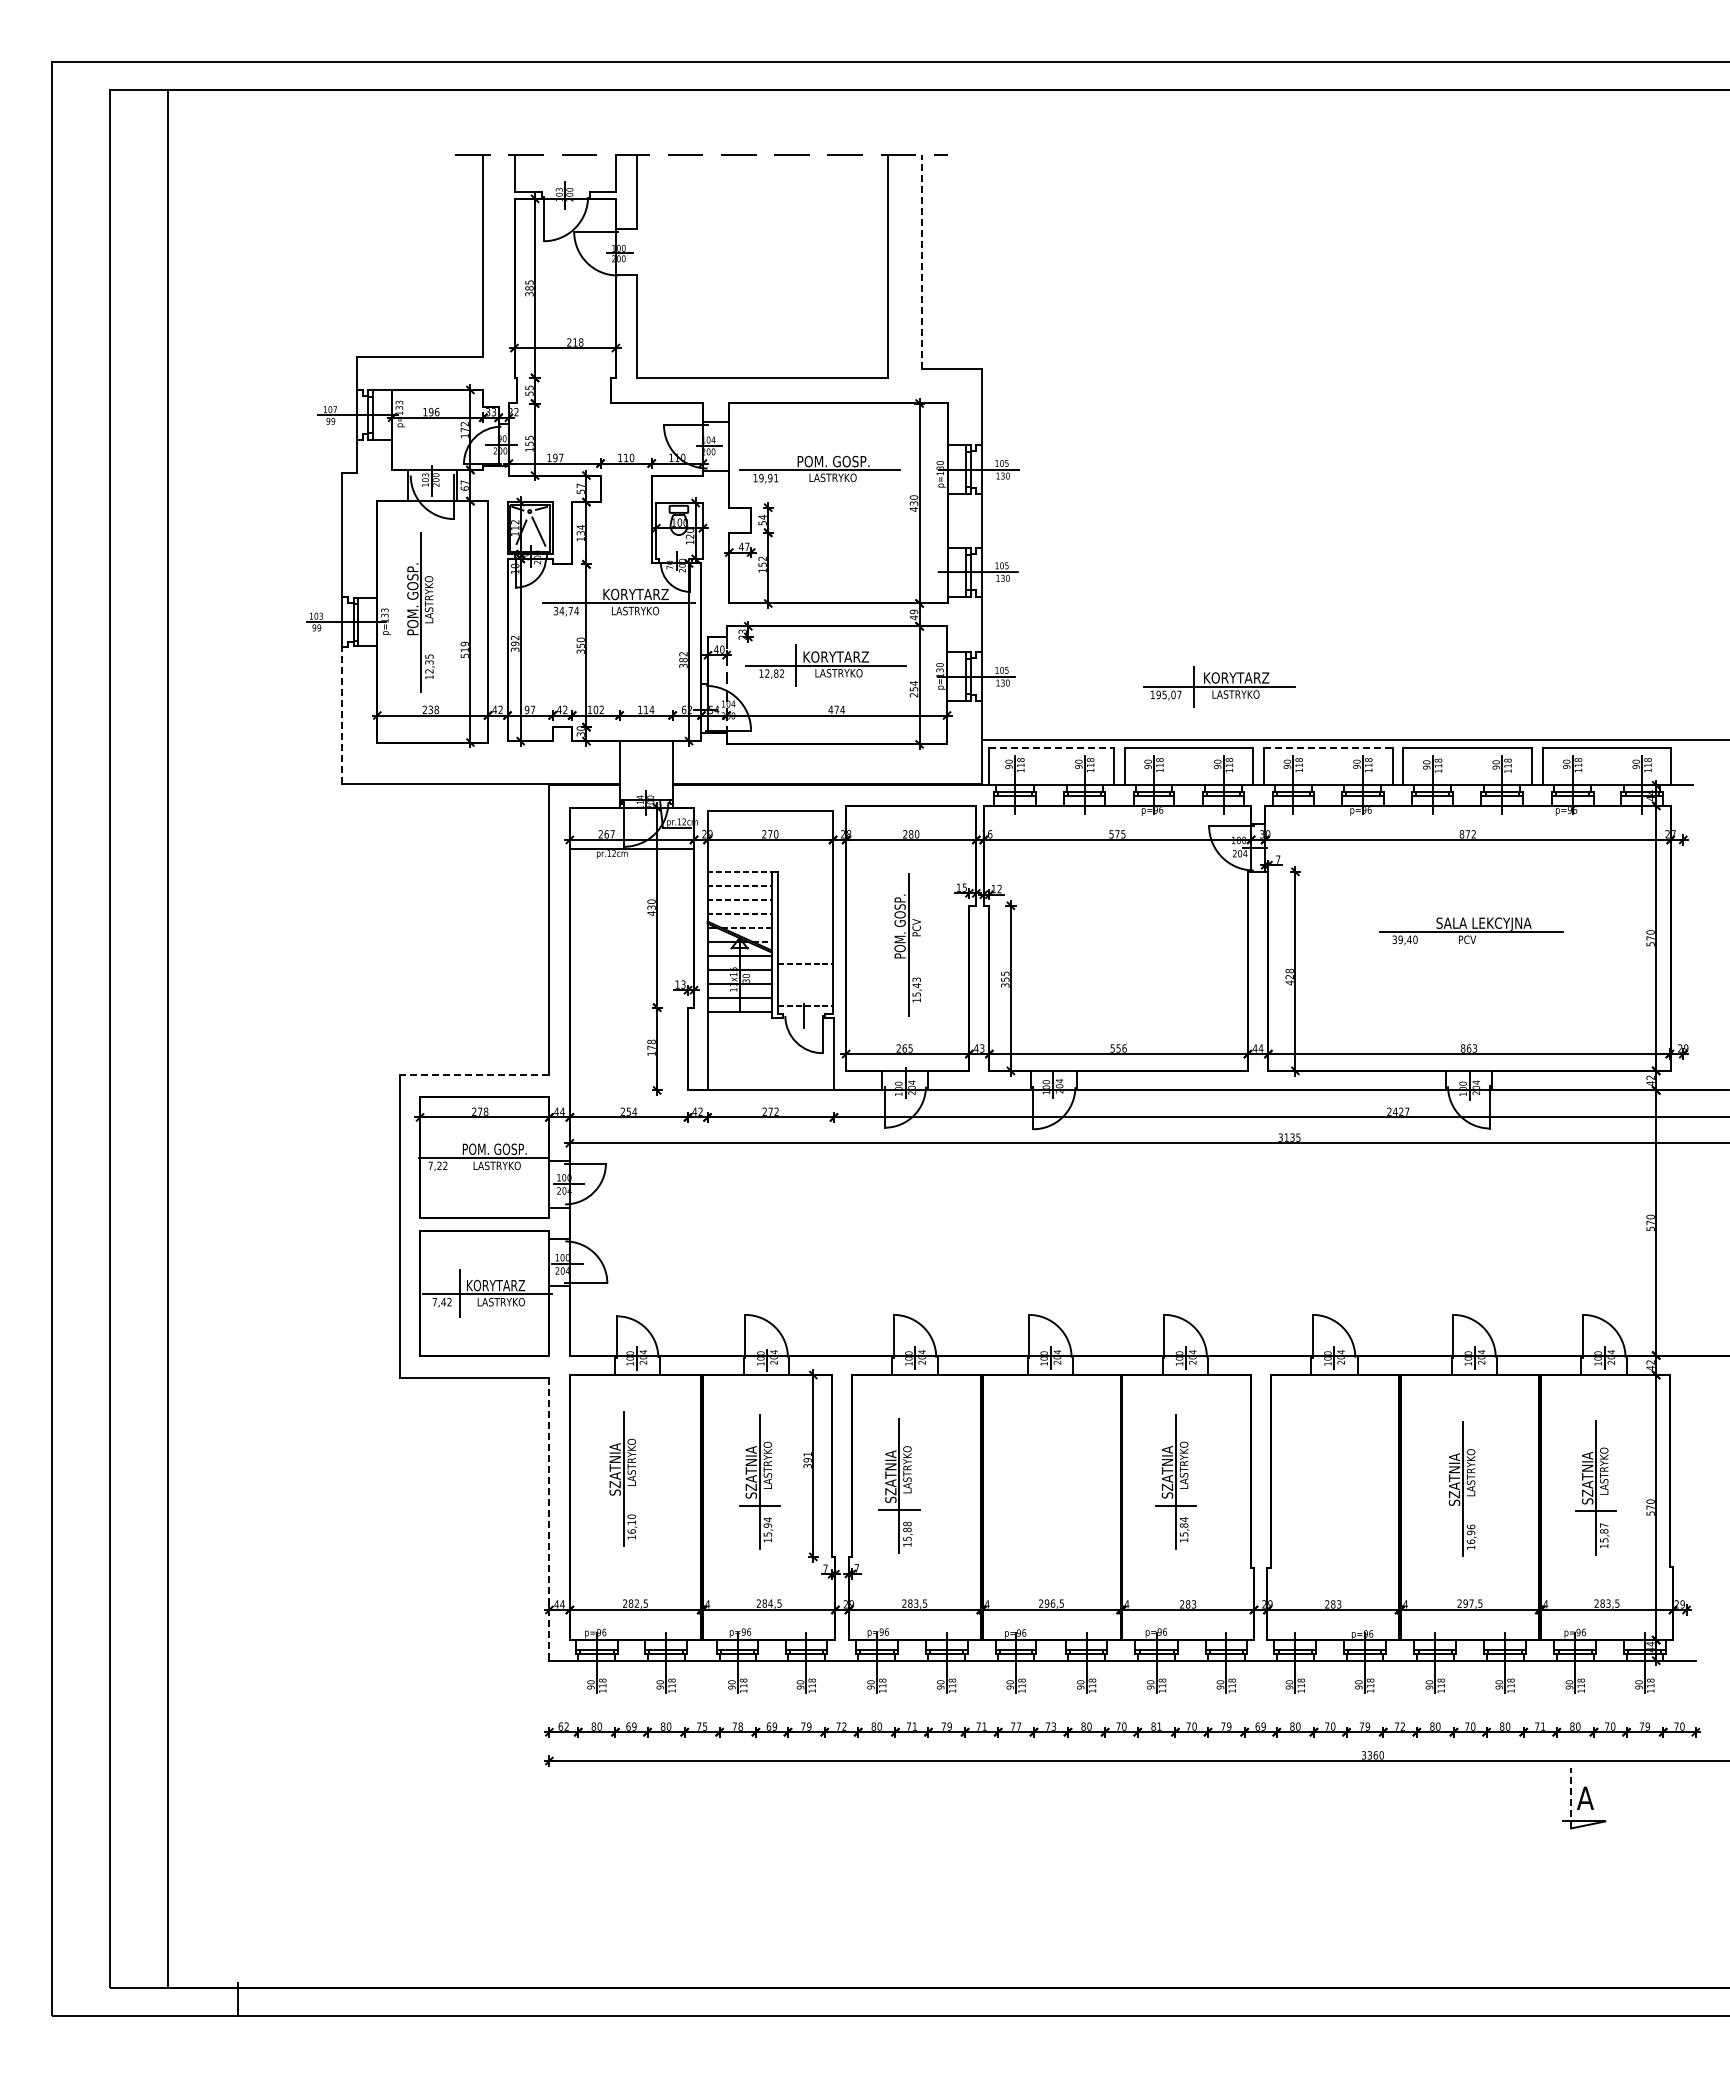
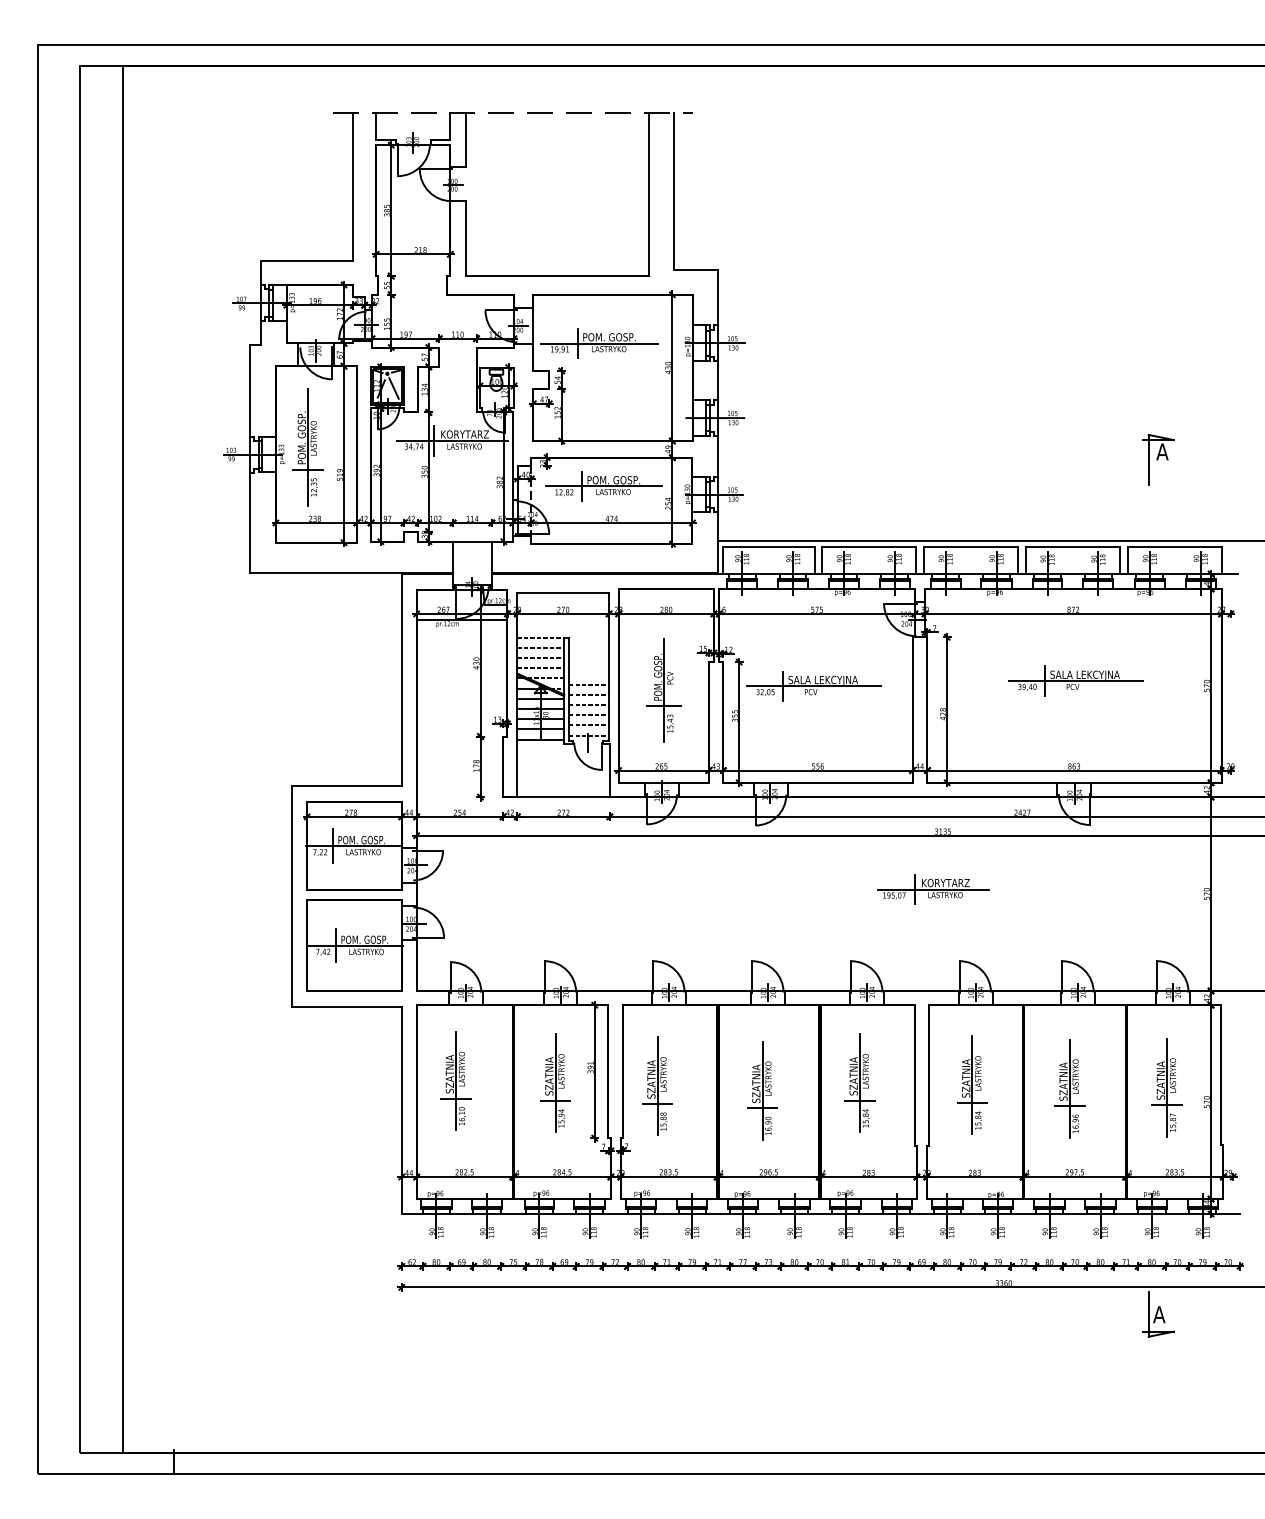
line: (922, 262) -> (674, 191), dashed -> solid
line: (790, 469) -> (578, 343), added
line: (593, 603) -> (433, 441), added
part: (1584, 629) -> (1158, 460), added
line: (421, 642) -> (308, 469), added
text: (839, 656) -> (613, 479), KORYTARZ -> POM. GOSP.
part: (1219, 686) -> (933, 889), moved
line: (342, 715) -> (250, 522), dashed -> solid
line: (1052, 748) -> (769, 547), dashed -> solid
line: (1328, 748) -> (971, 547), dashed -> solid
line: (1429, 931) -> (1045, 680), added
line: (805, 936) -> (588, 684), added
part: (1112, 938) -> (813, 686), added
line: (805, 950) -> (588, 694), added
line: (907, 965) -> (663, 705), added
line: (805, 978) -> (588, 715), added
line: (805, 992) -> (588, 725), added
line: (474, 1074) -> (346, 785), dashed -> solid
line: (455, 1157) -> (333, 846), added
text: (499, 1285) -> (365, 939), KORYTARZ -> POM. GOSP.
part: (1329, 1484) -> (972, 1085), added
part: (1042, 1491) -> (762, 1090), added
line: (623, 1502) -> (455, 1098), added
line: (1462, 1512) -> (1069, 1105), added
line: (549, 1519) -> (401, 1110), dashed -> solid
line: (1571, 1797) -> (1149, 1314), dashed -> solid

